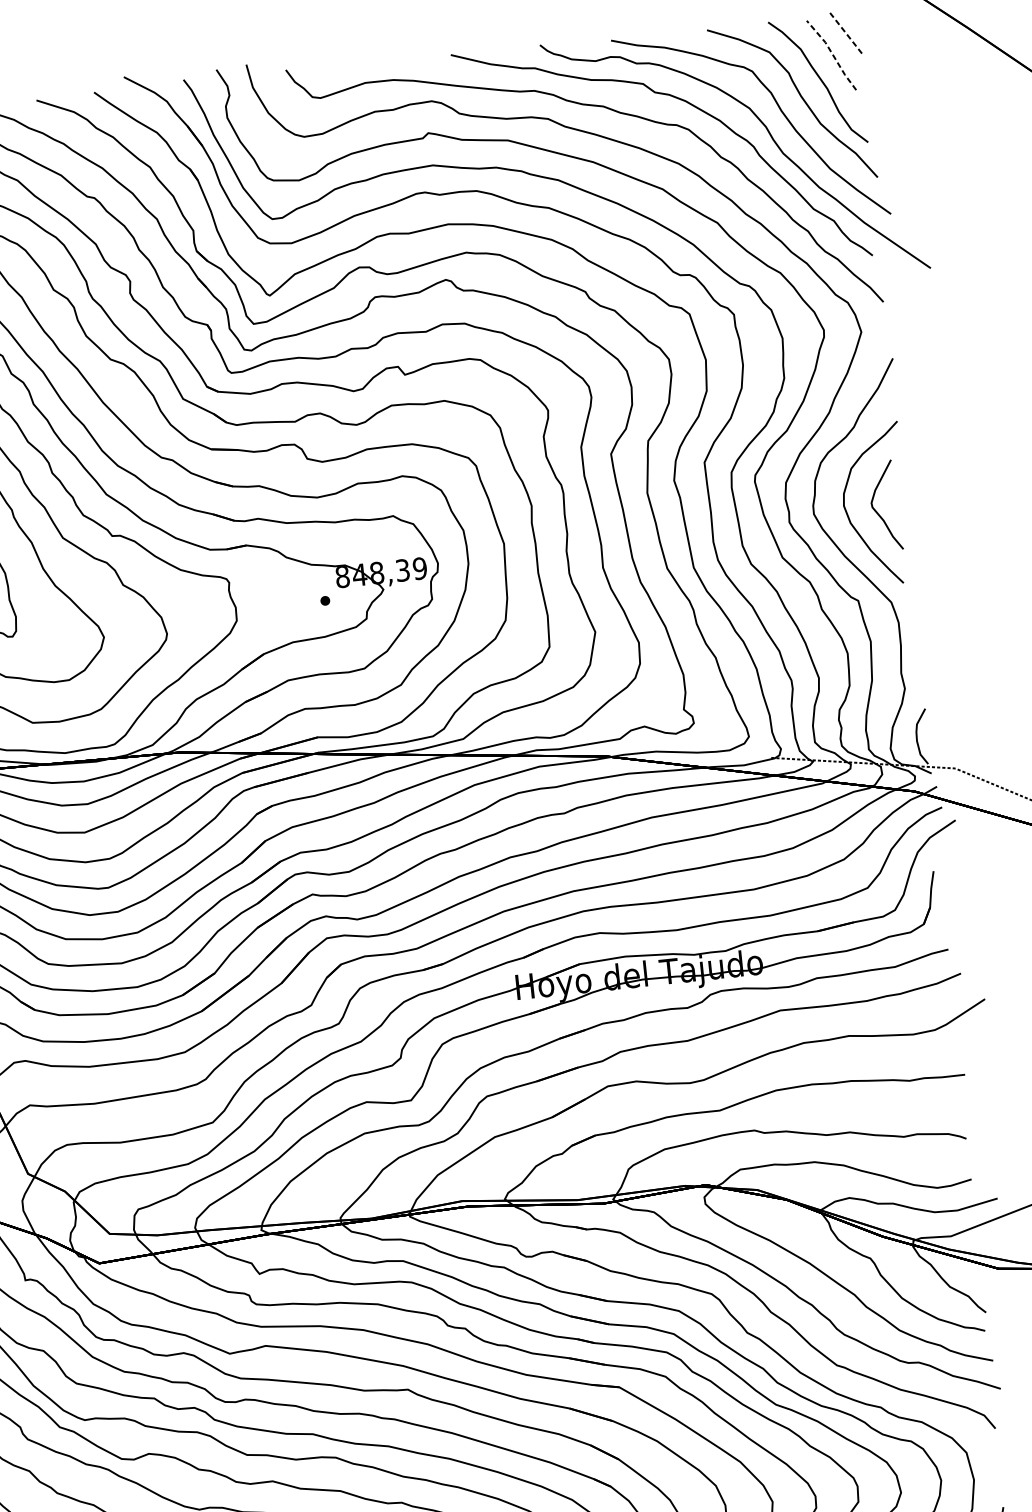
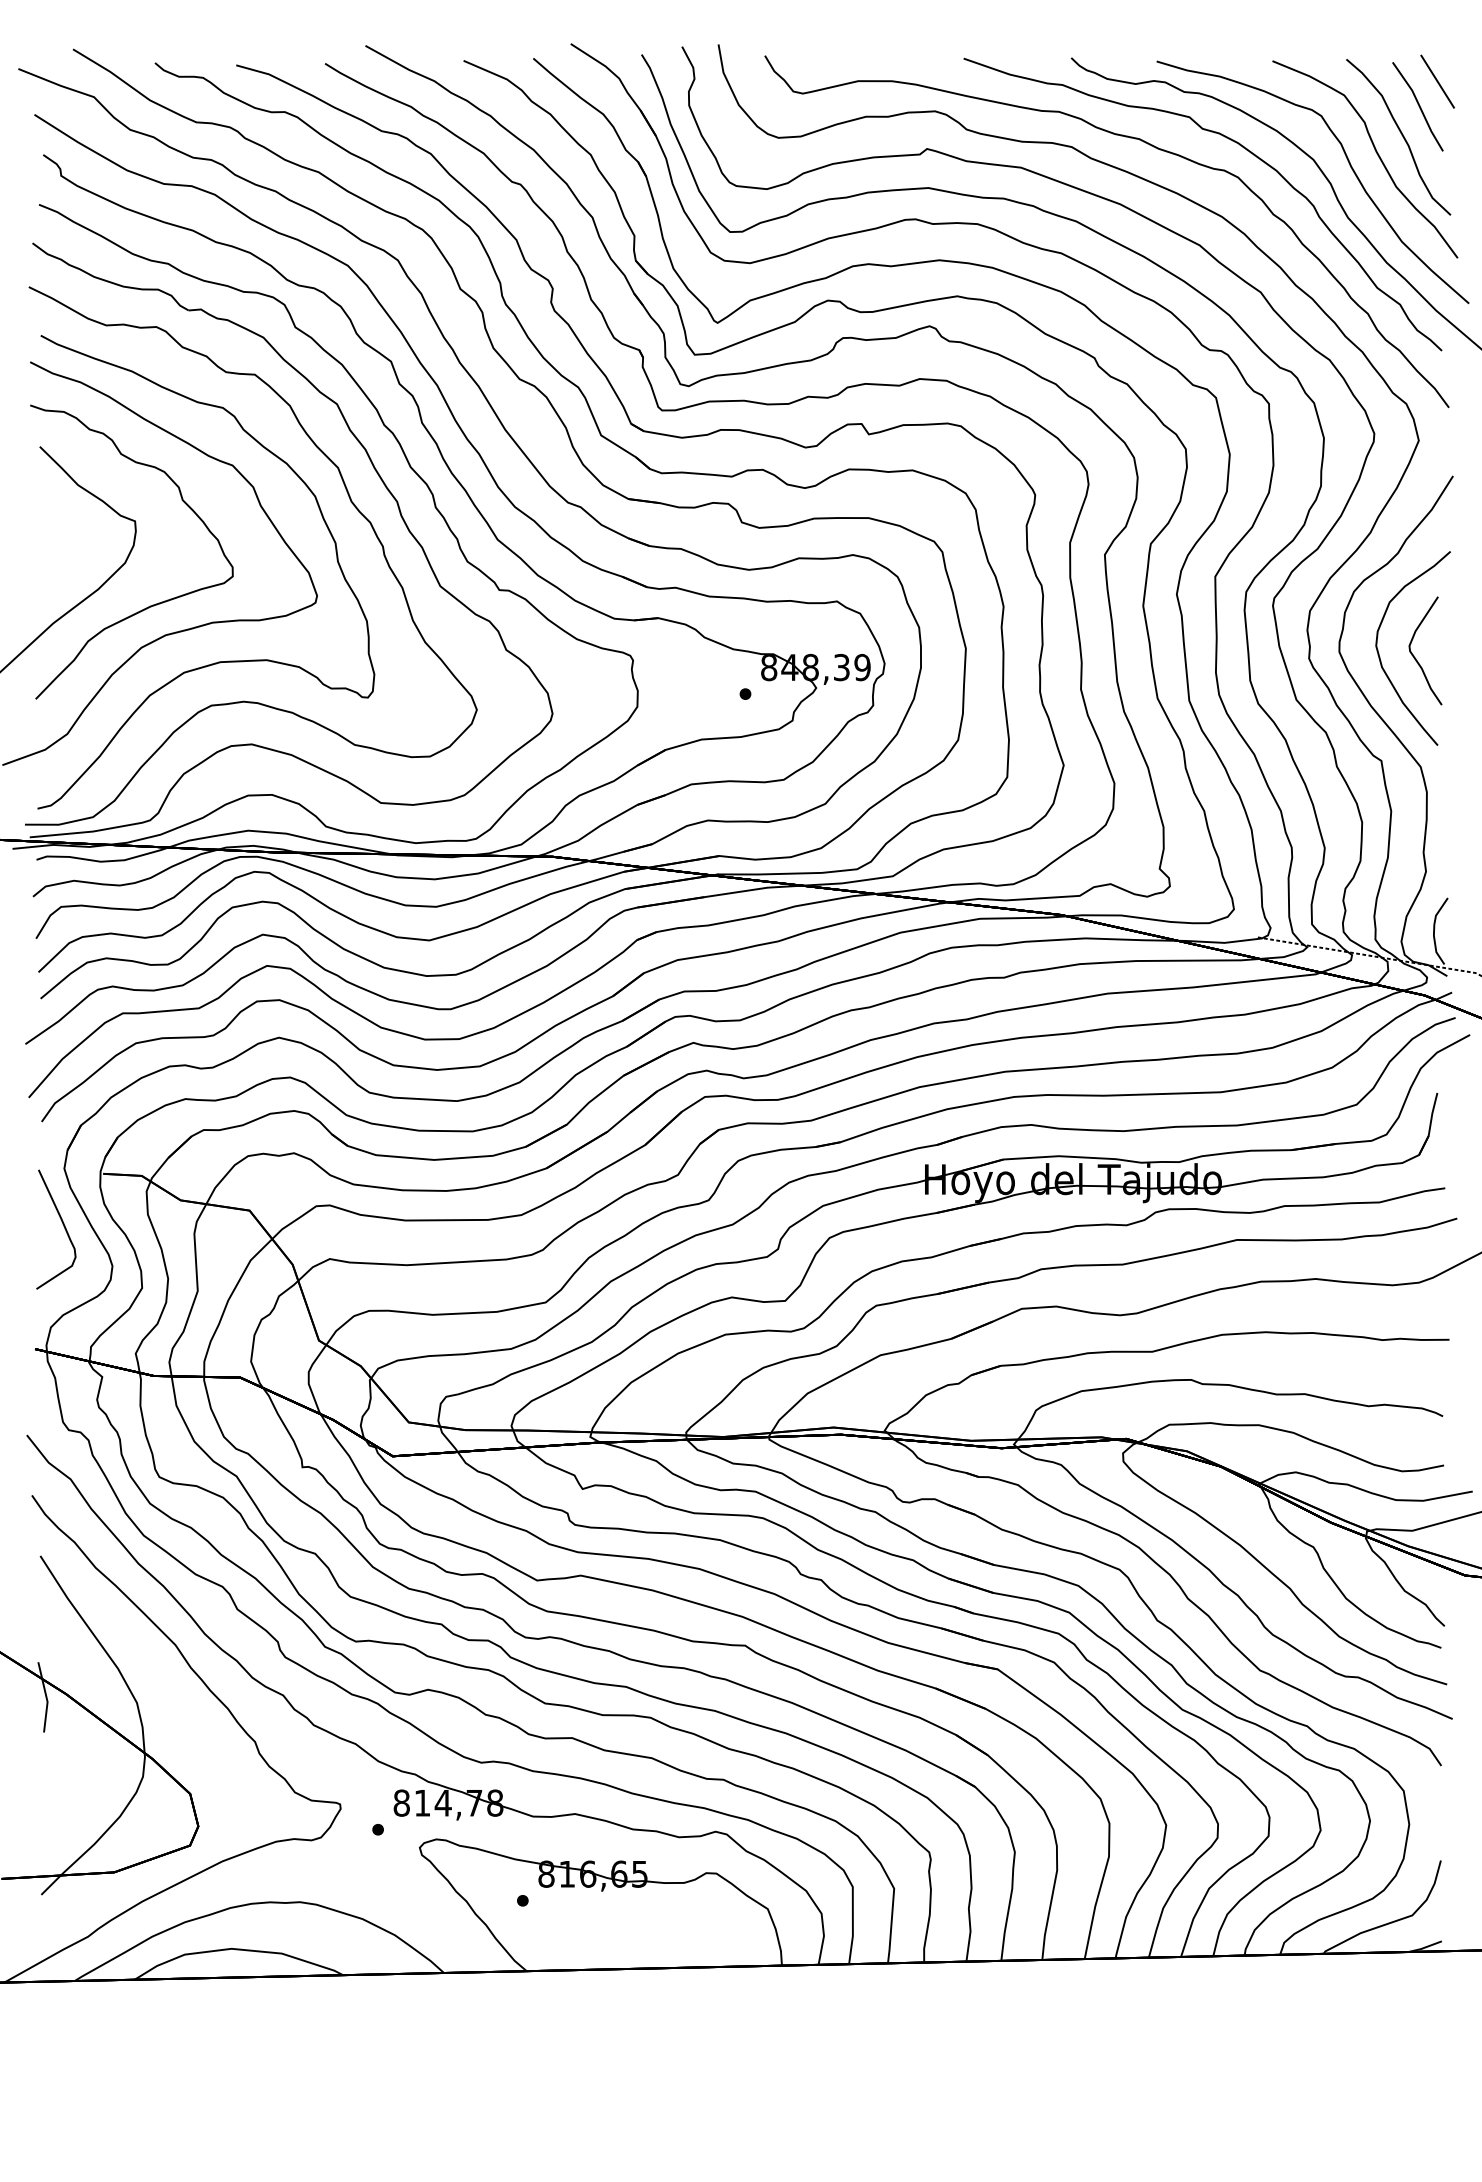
line: (845, 32) -> (1437, 81), dashed -> solid
line: (832, 54) -> (1419, 105), dashed -> solid

